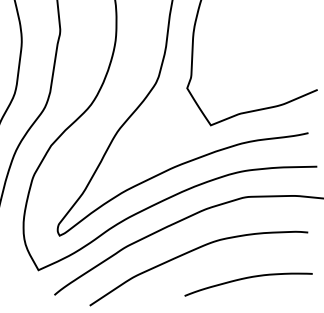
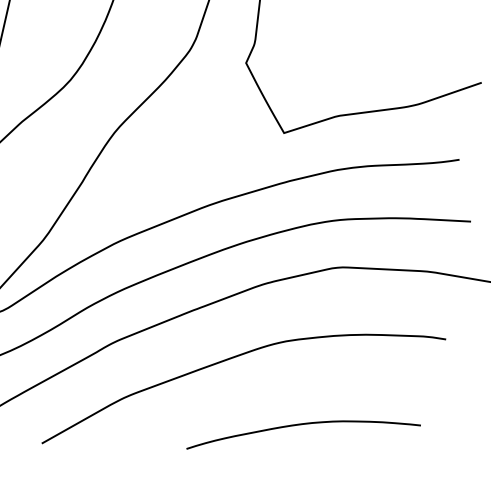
curve: (245, 279) -> (298, 426), moved

